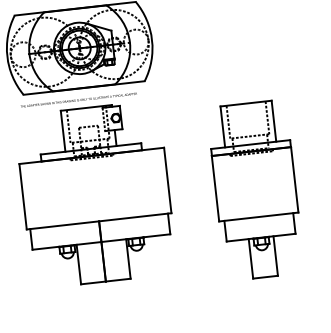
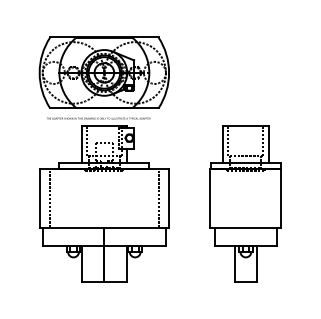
line: (155, 181) -> (158, 198), added
part: (255, 190) -> (245, 203), moved
line: (35, 195) -> (50, 198), added

